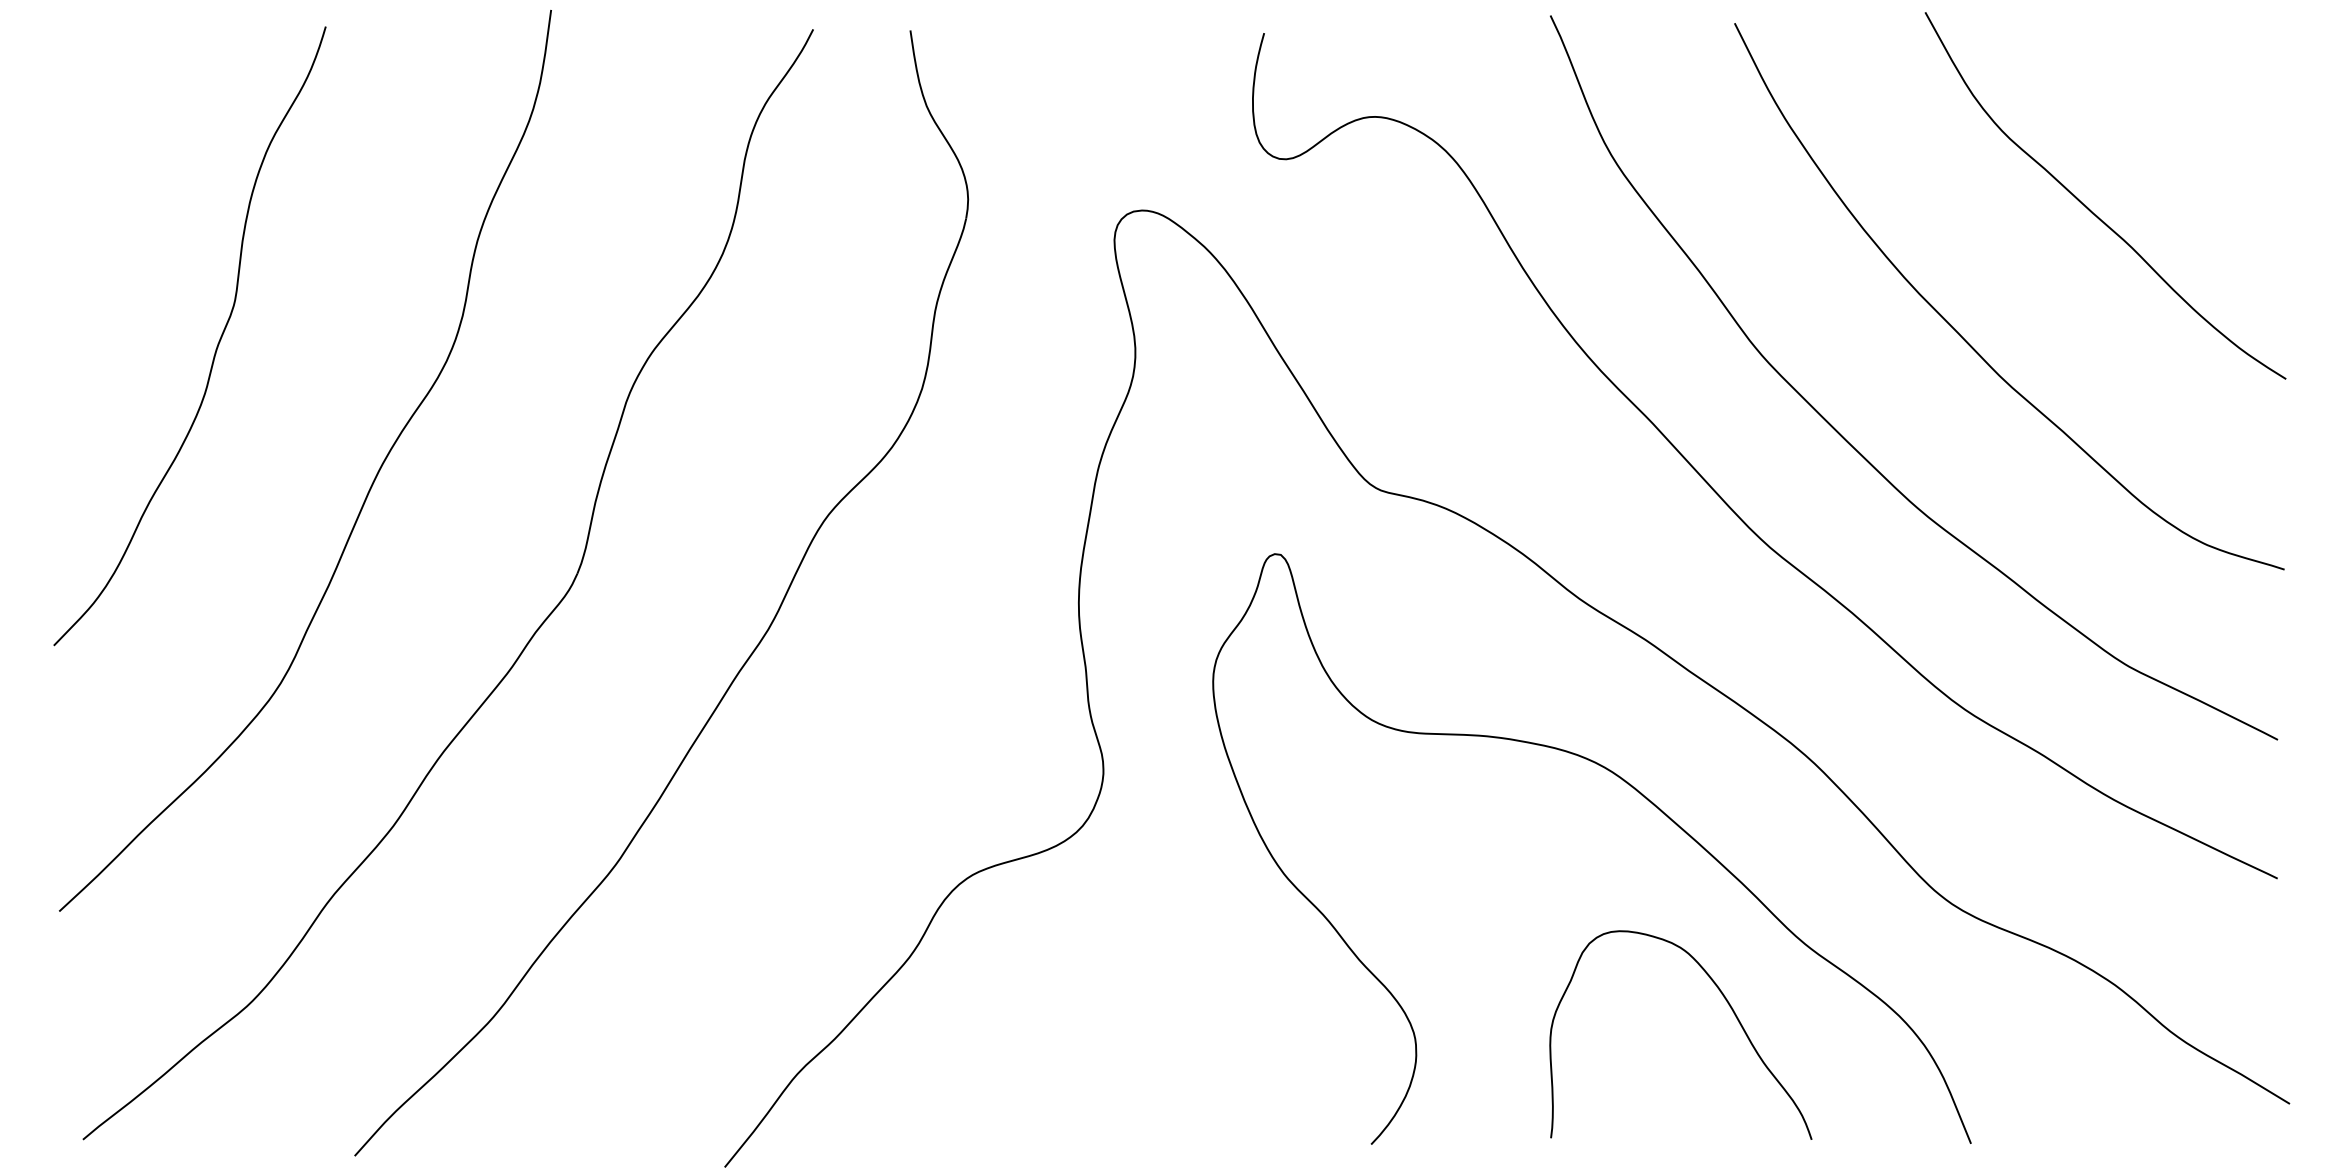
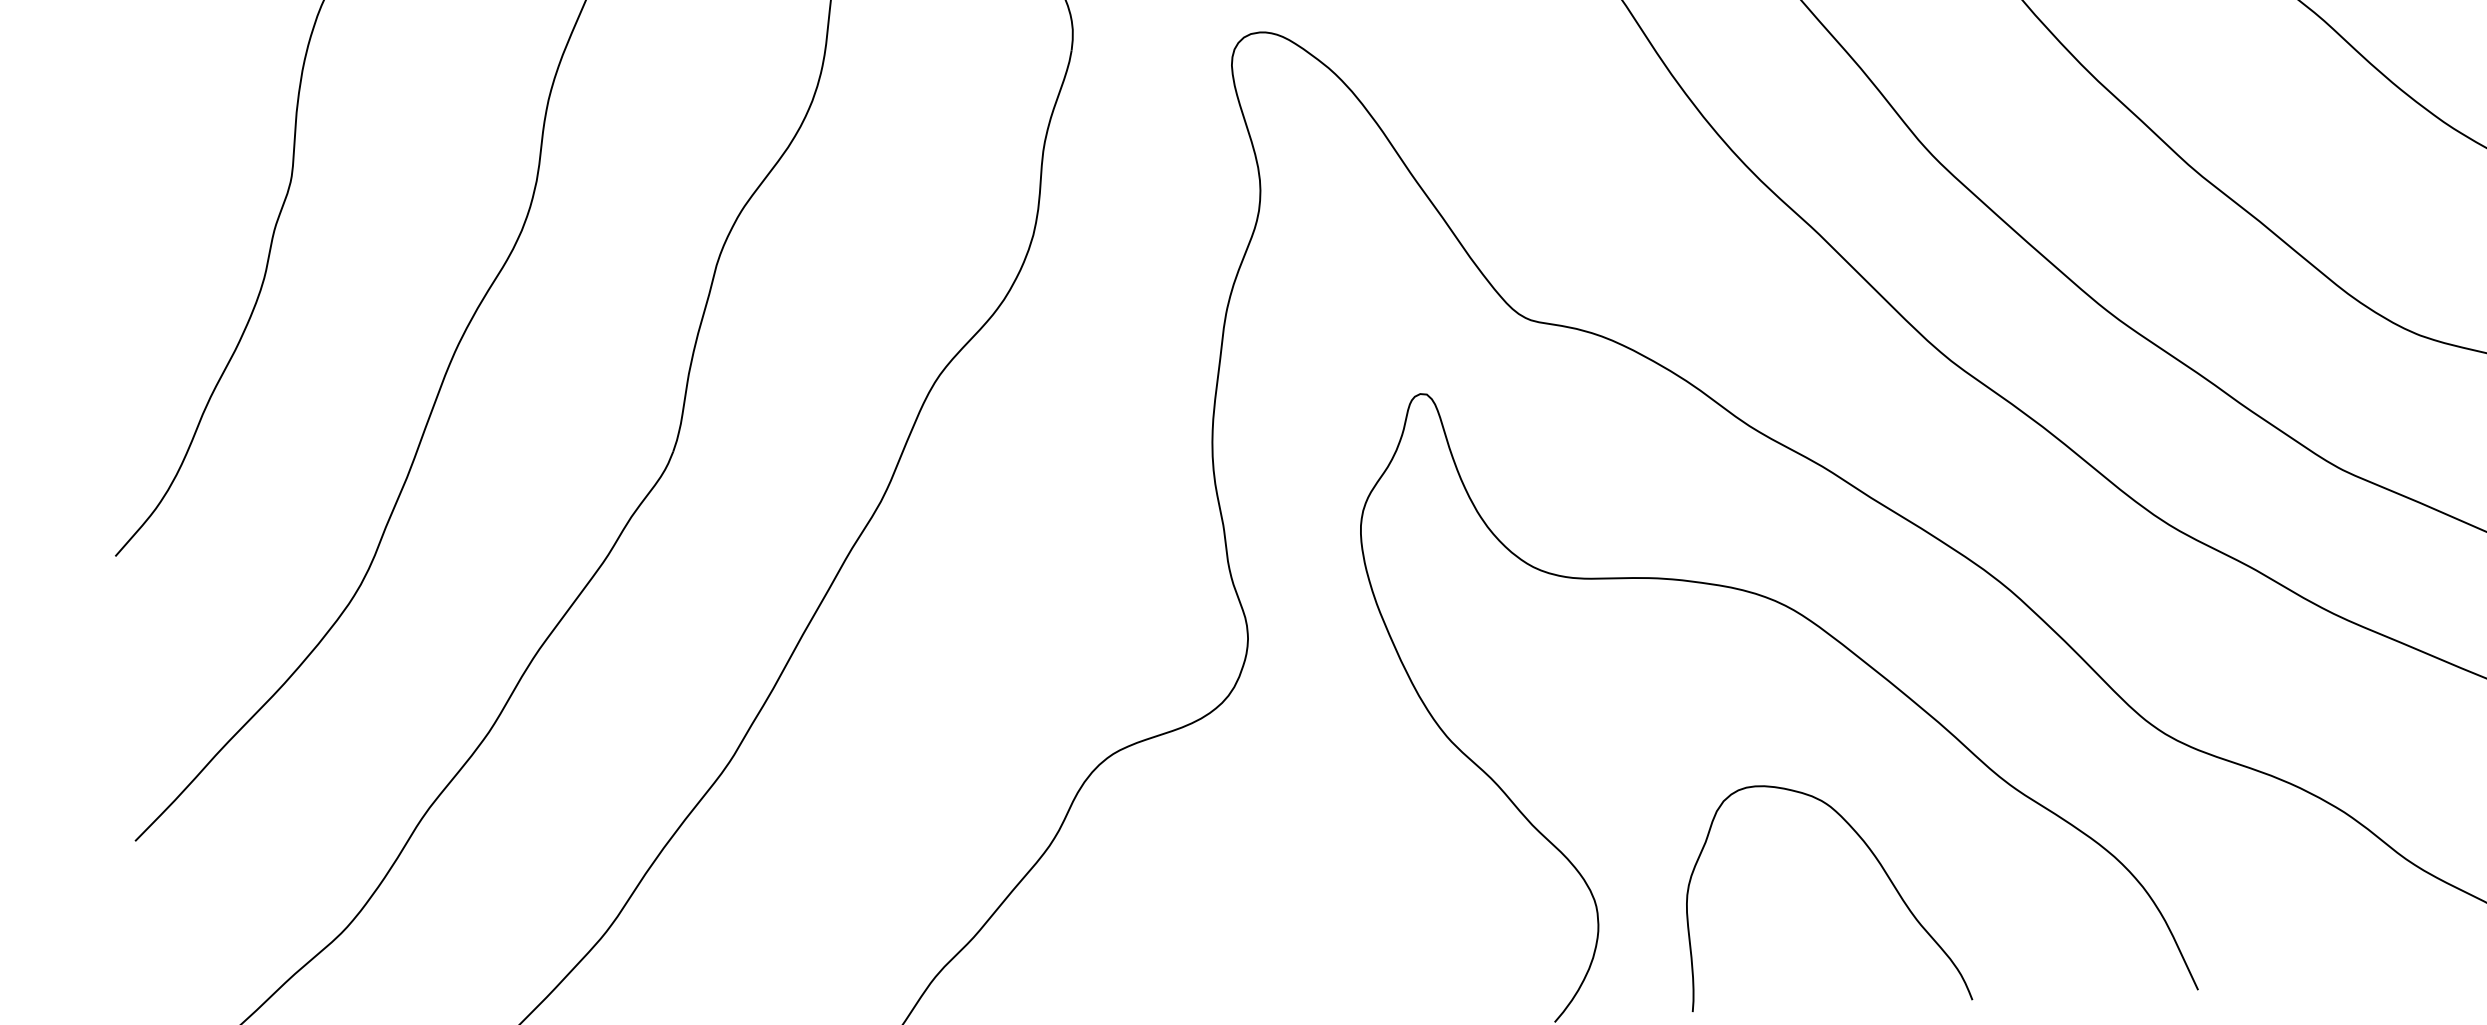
curve: (1727, 1003) -> (1874, 858), moved

